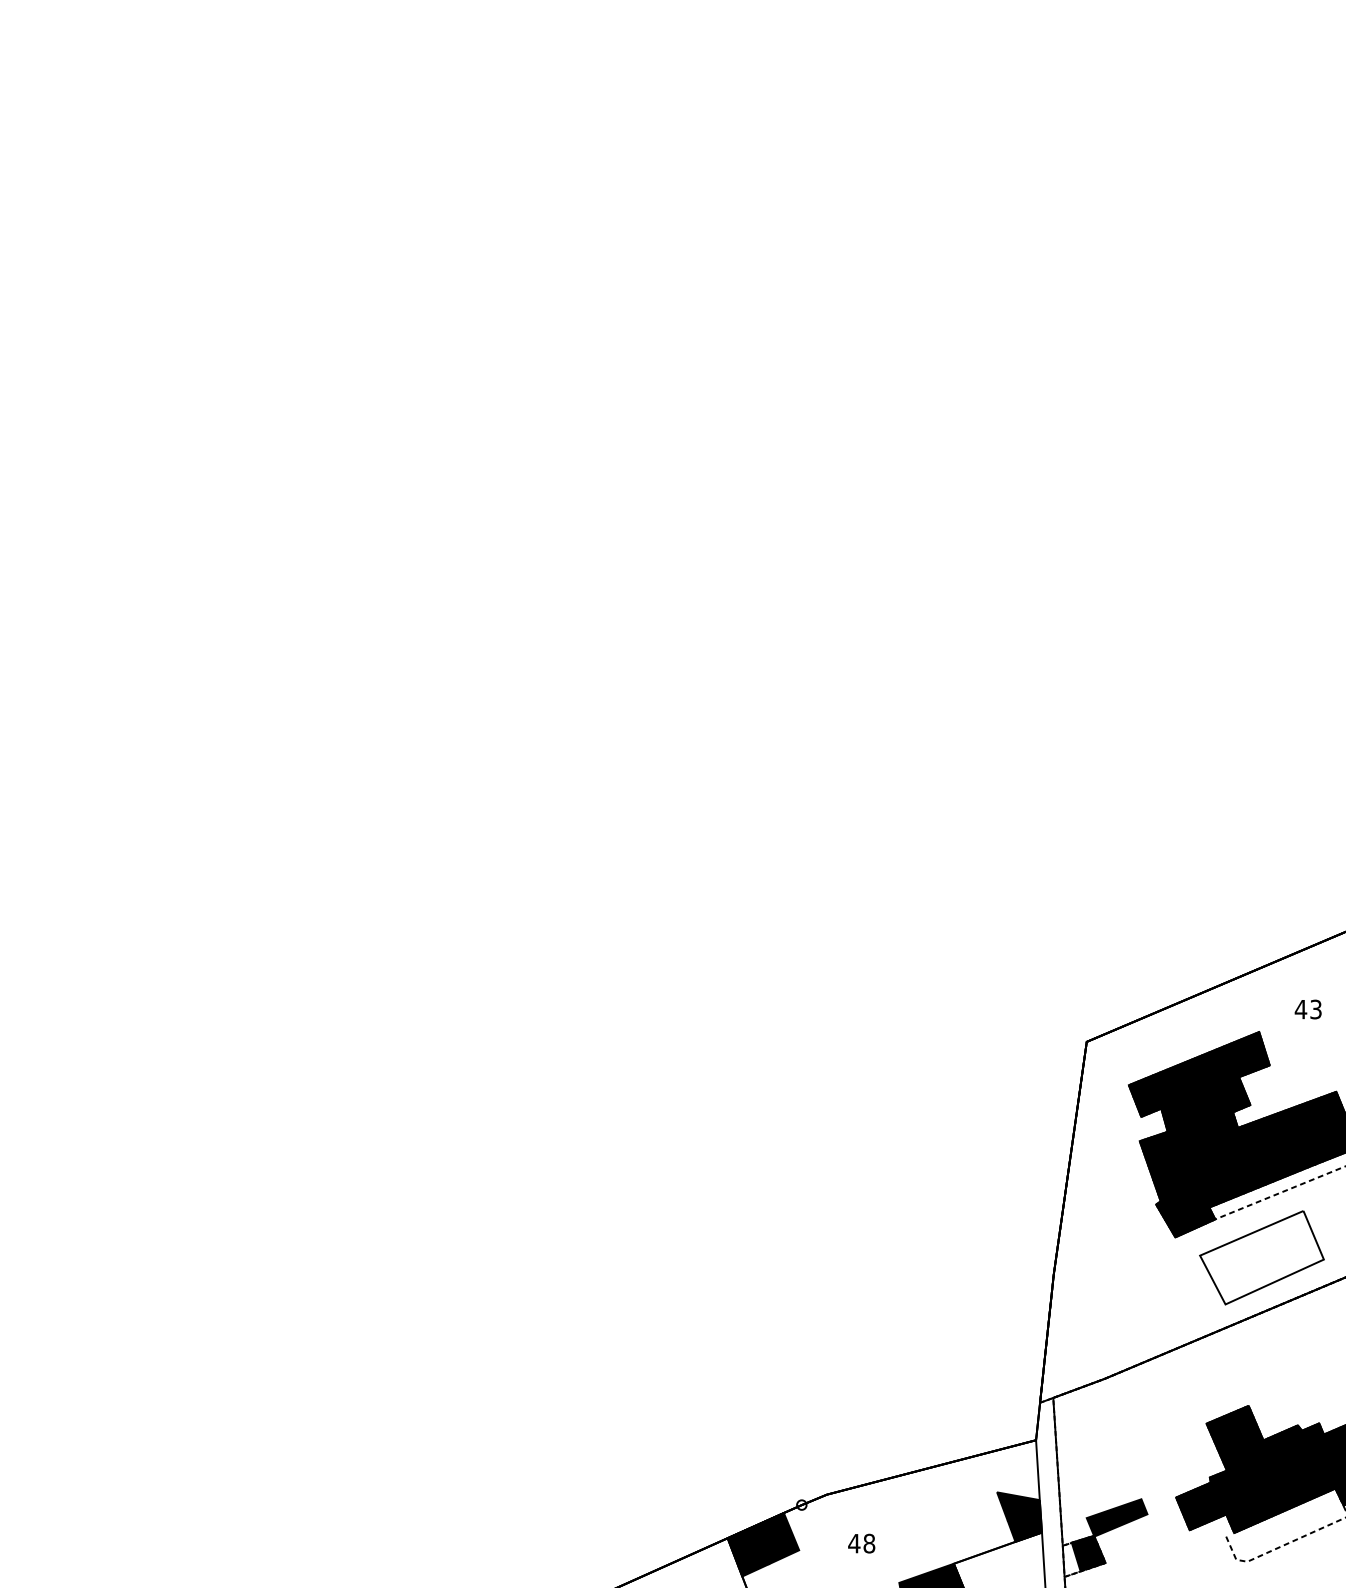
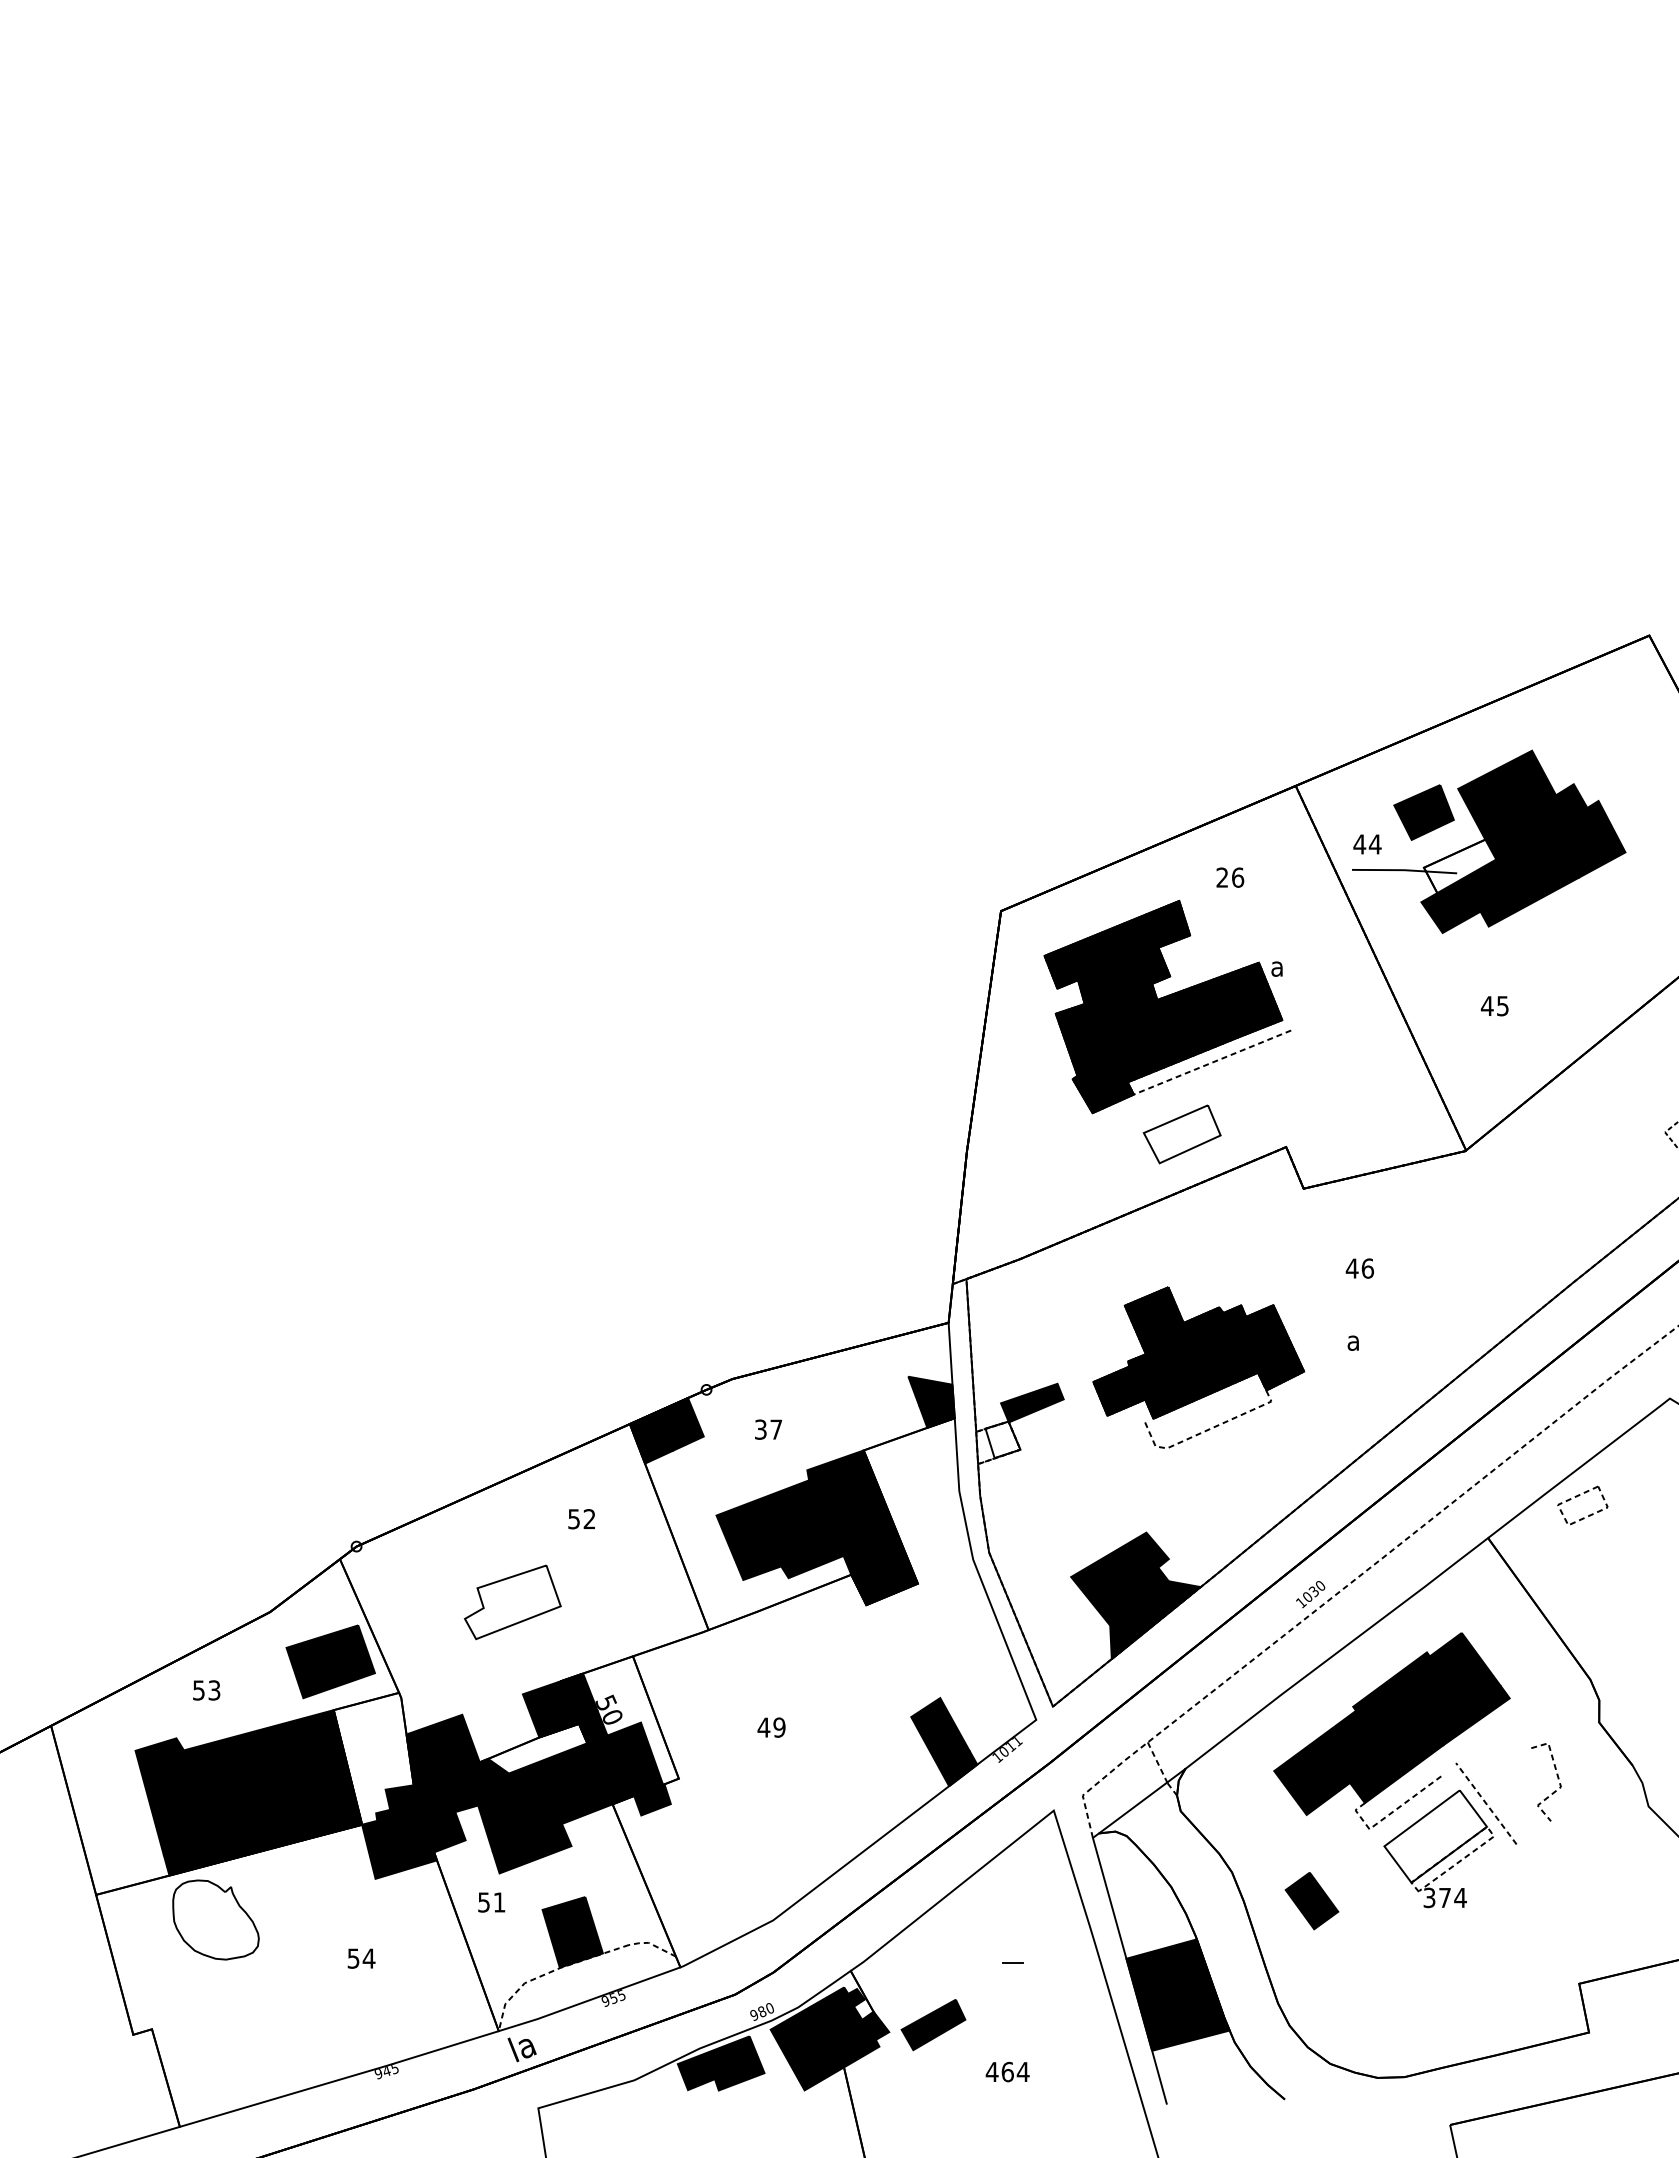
text: (1308, 1009) -> (1230, 877), 43 -> 26
part: (1262, 1258) -> (1182, 1134), size x0.6
text: (861, 1543) -> (768, 1429), 48 -> 37
fill: (1088, 1553) -> (1002, 1439), removed

